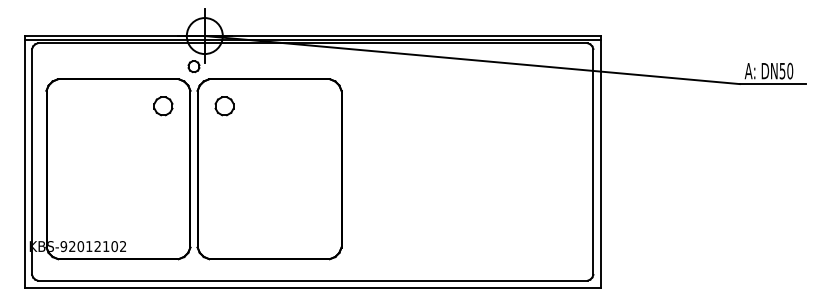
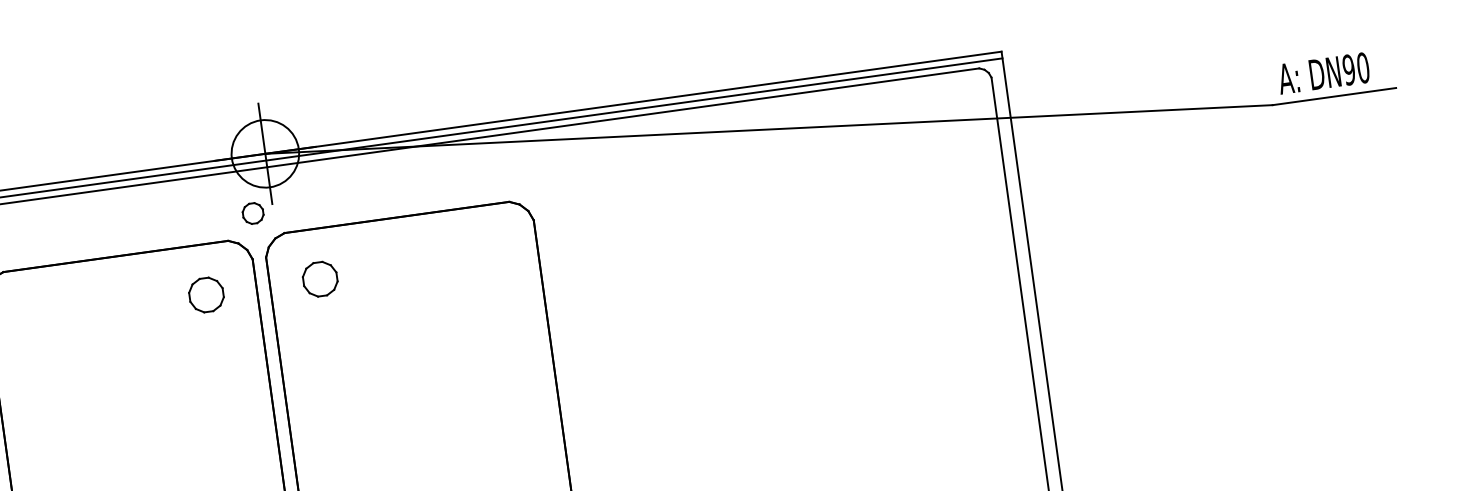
text: (782, 70) -> (1348, 68), DN50 -> DN90

